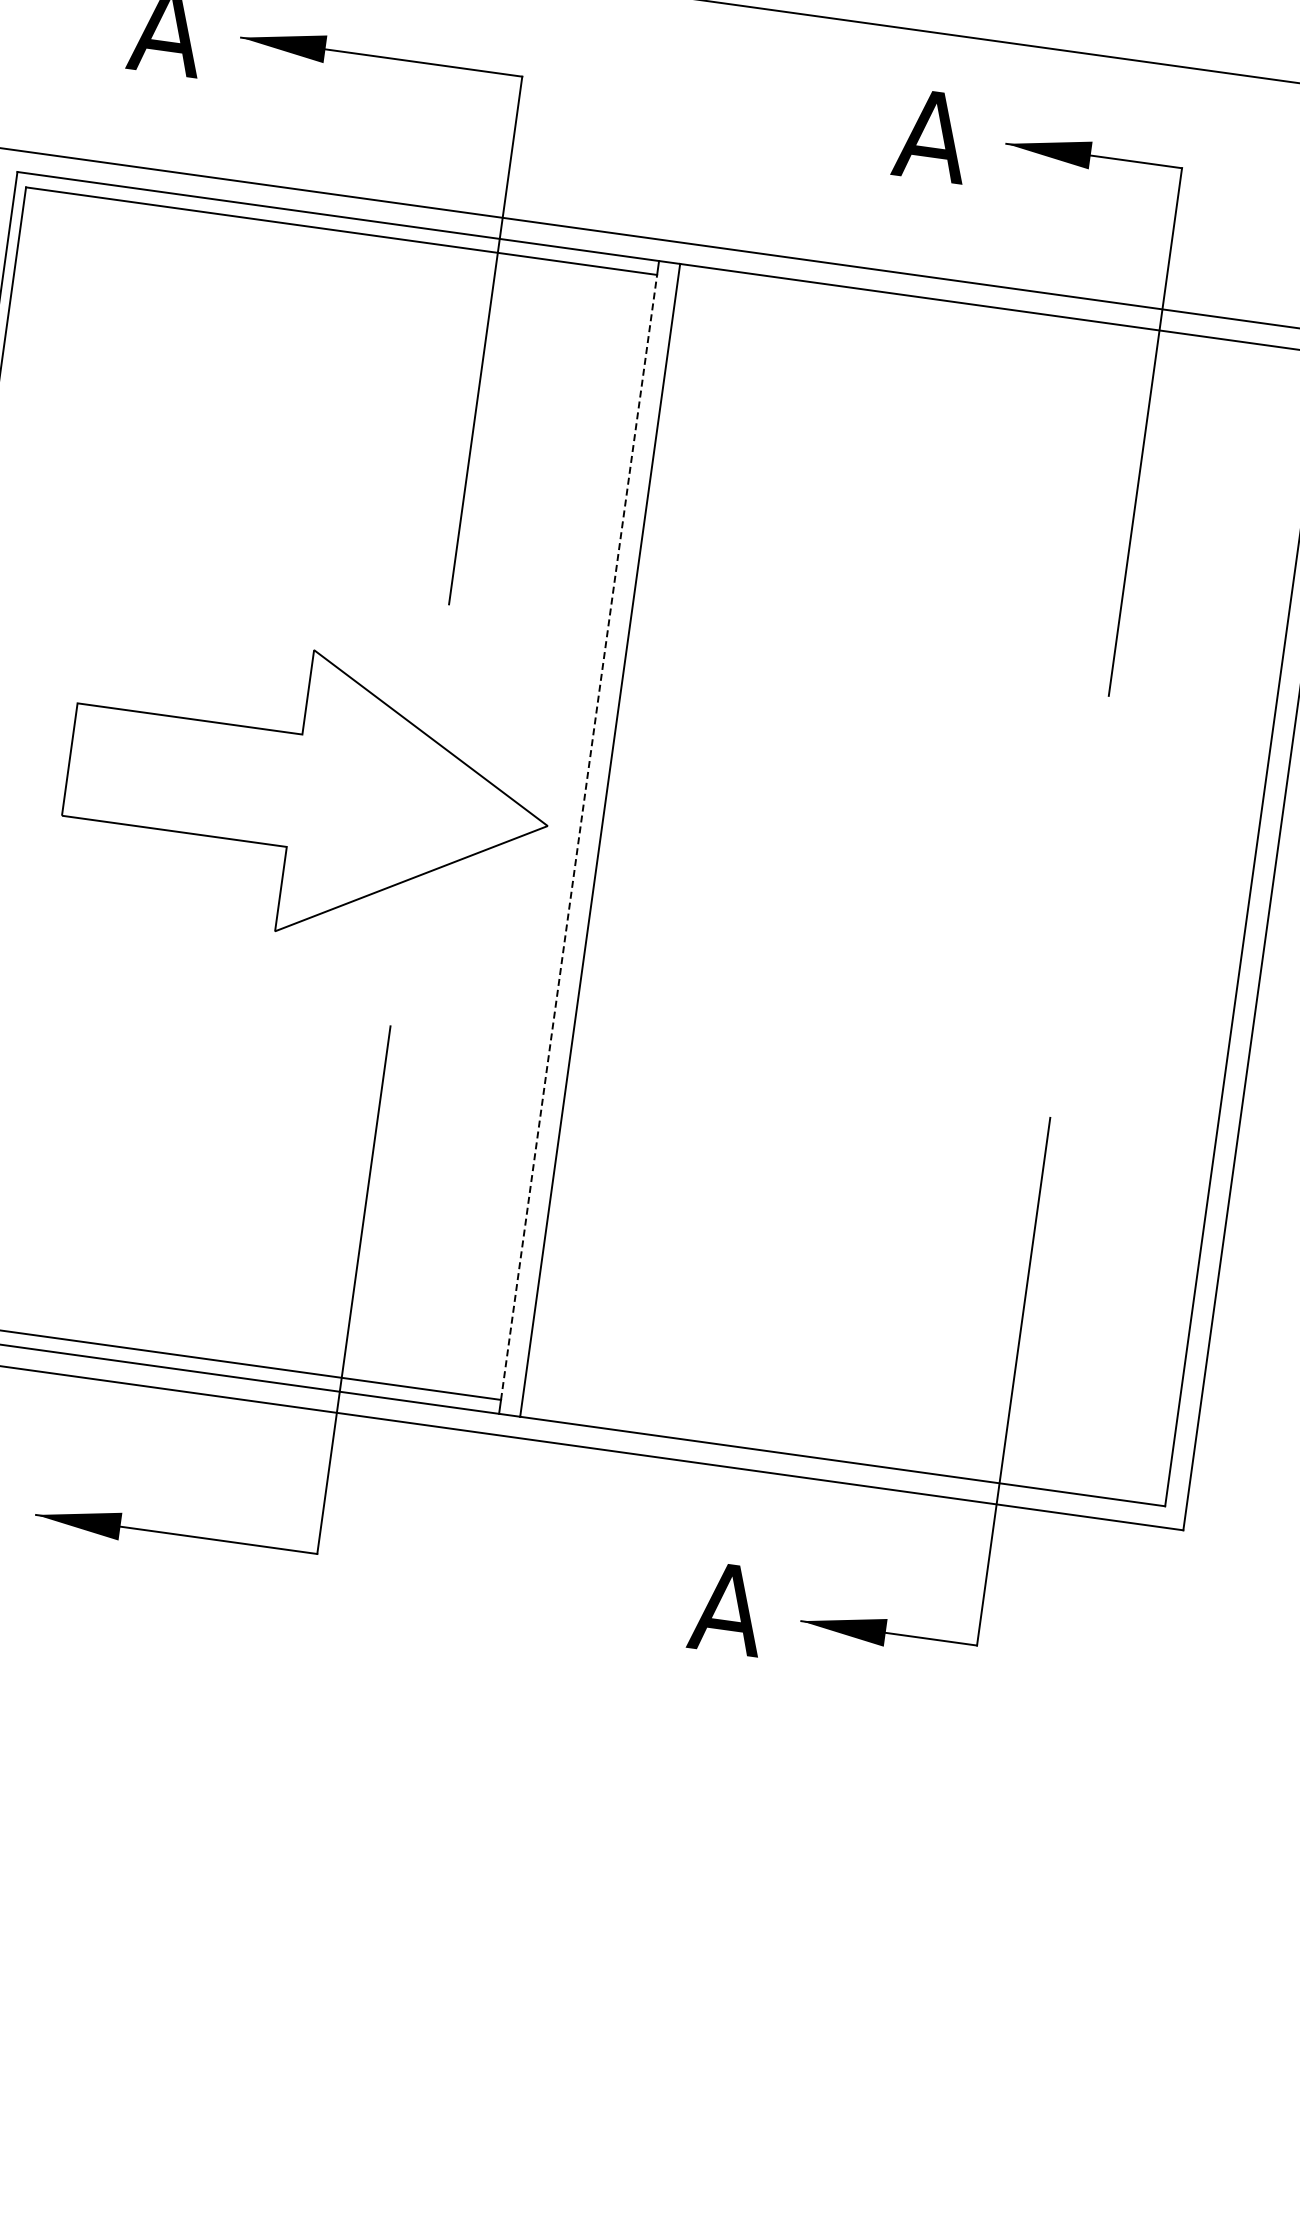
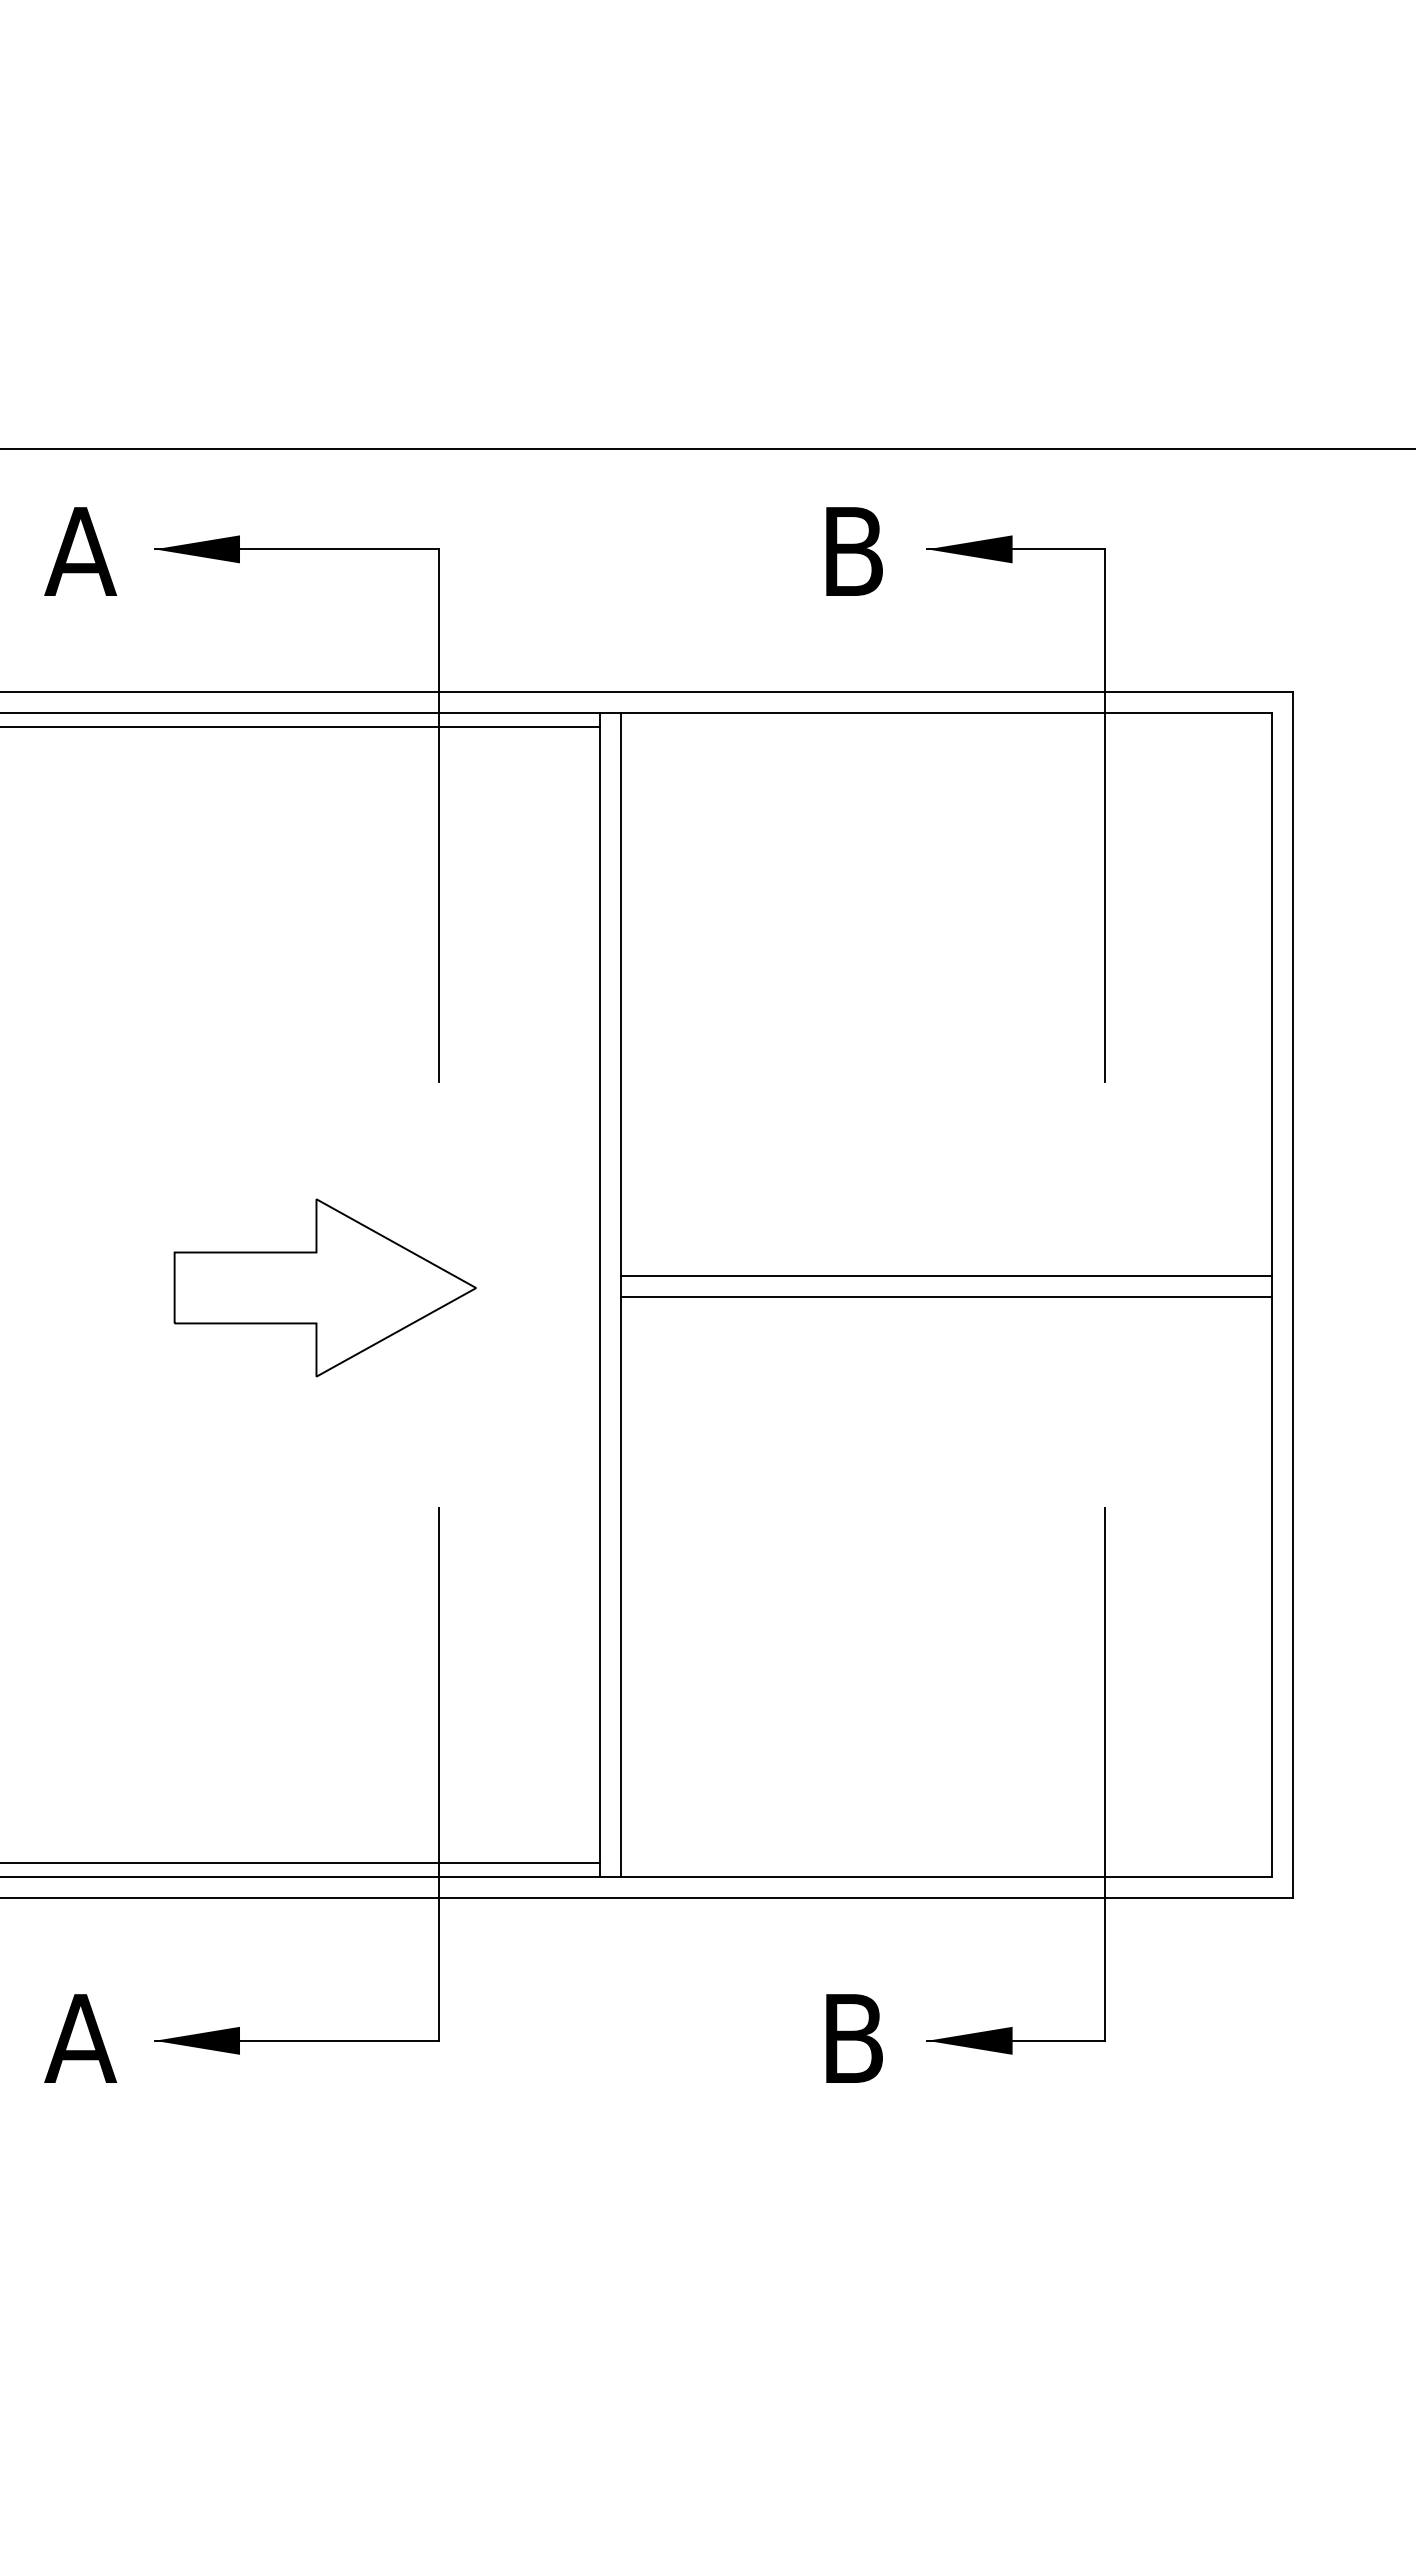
text: (931, 135) -> (852, 551), A -> B
part: (307, 792) -> (324, 1287), size x0.62
line: (578, 837) -> (599, 1295), dashed -> solid
line: (925, 865) -> (946, 1275), added
line: (922, 886) -> (946, 1296), added
text: (727, 1608) -> (852, 2038), A -> B

